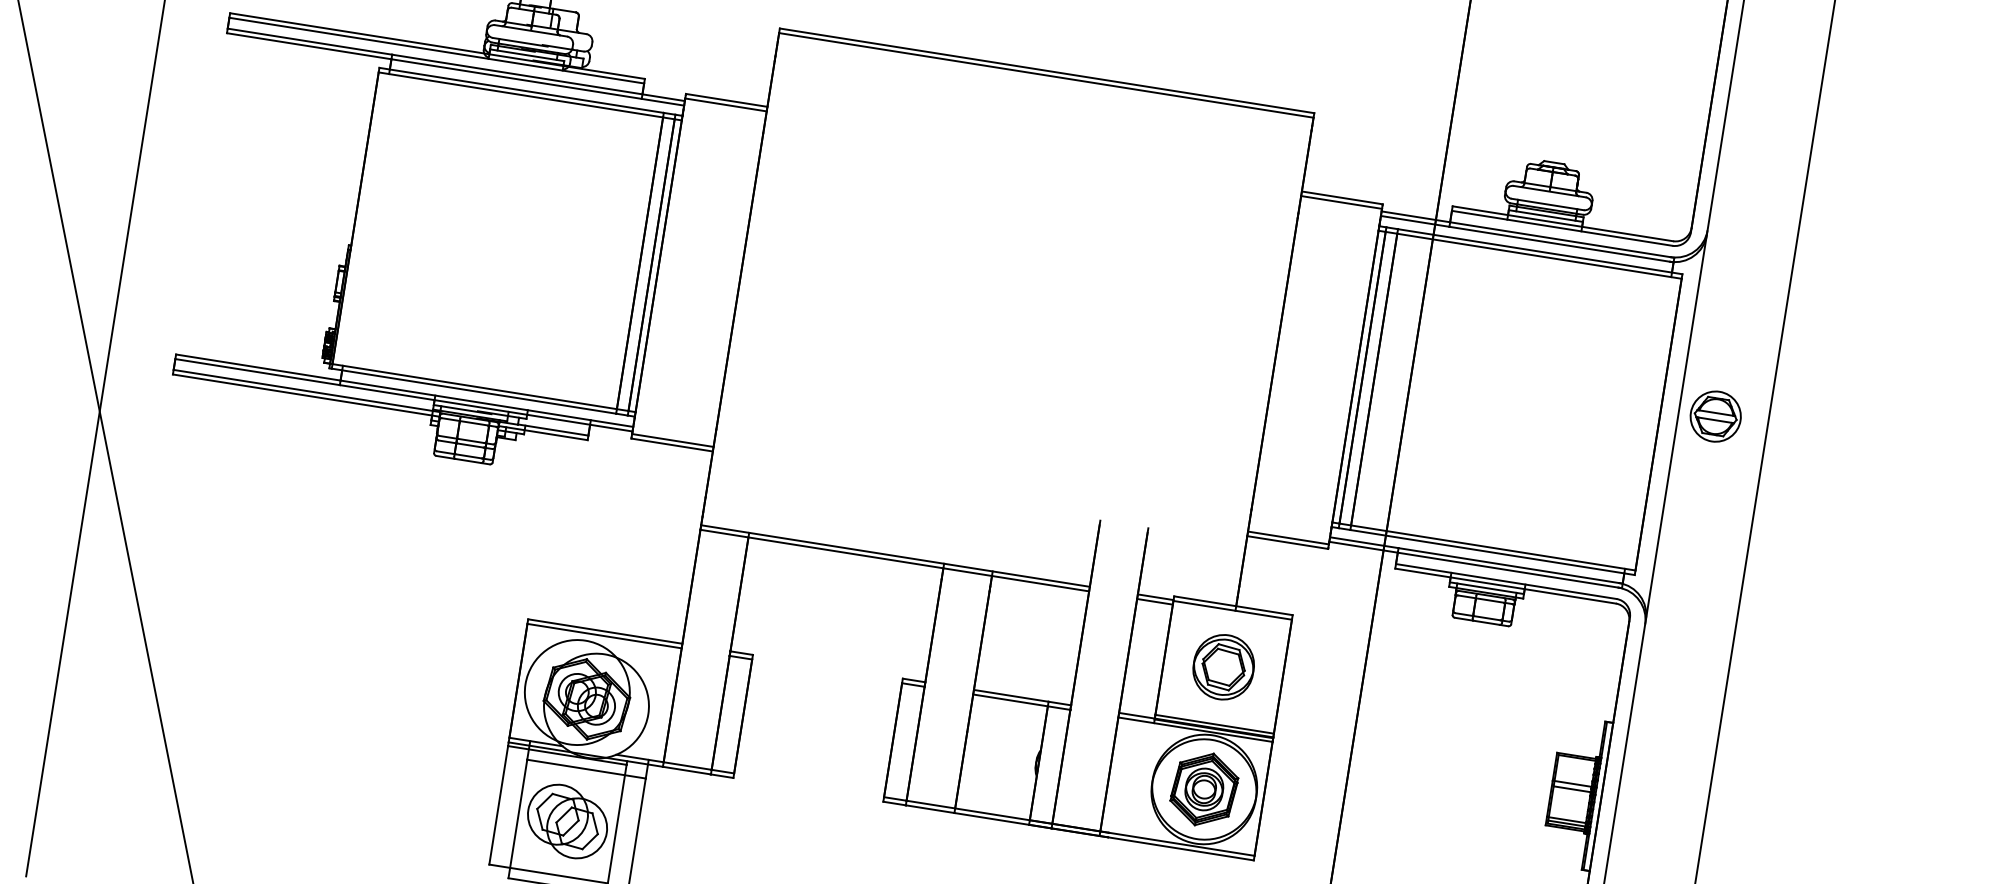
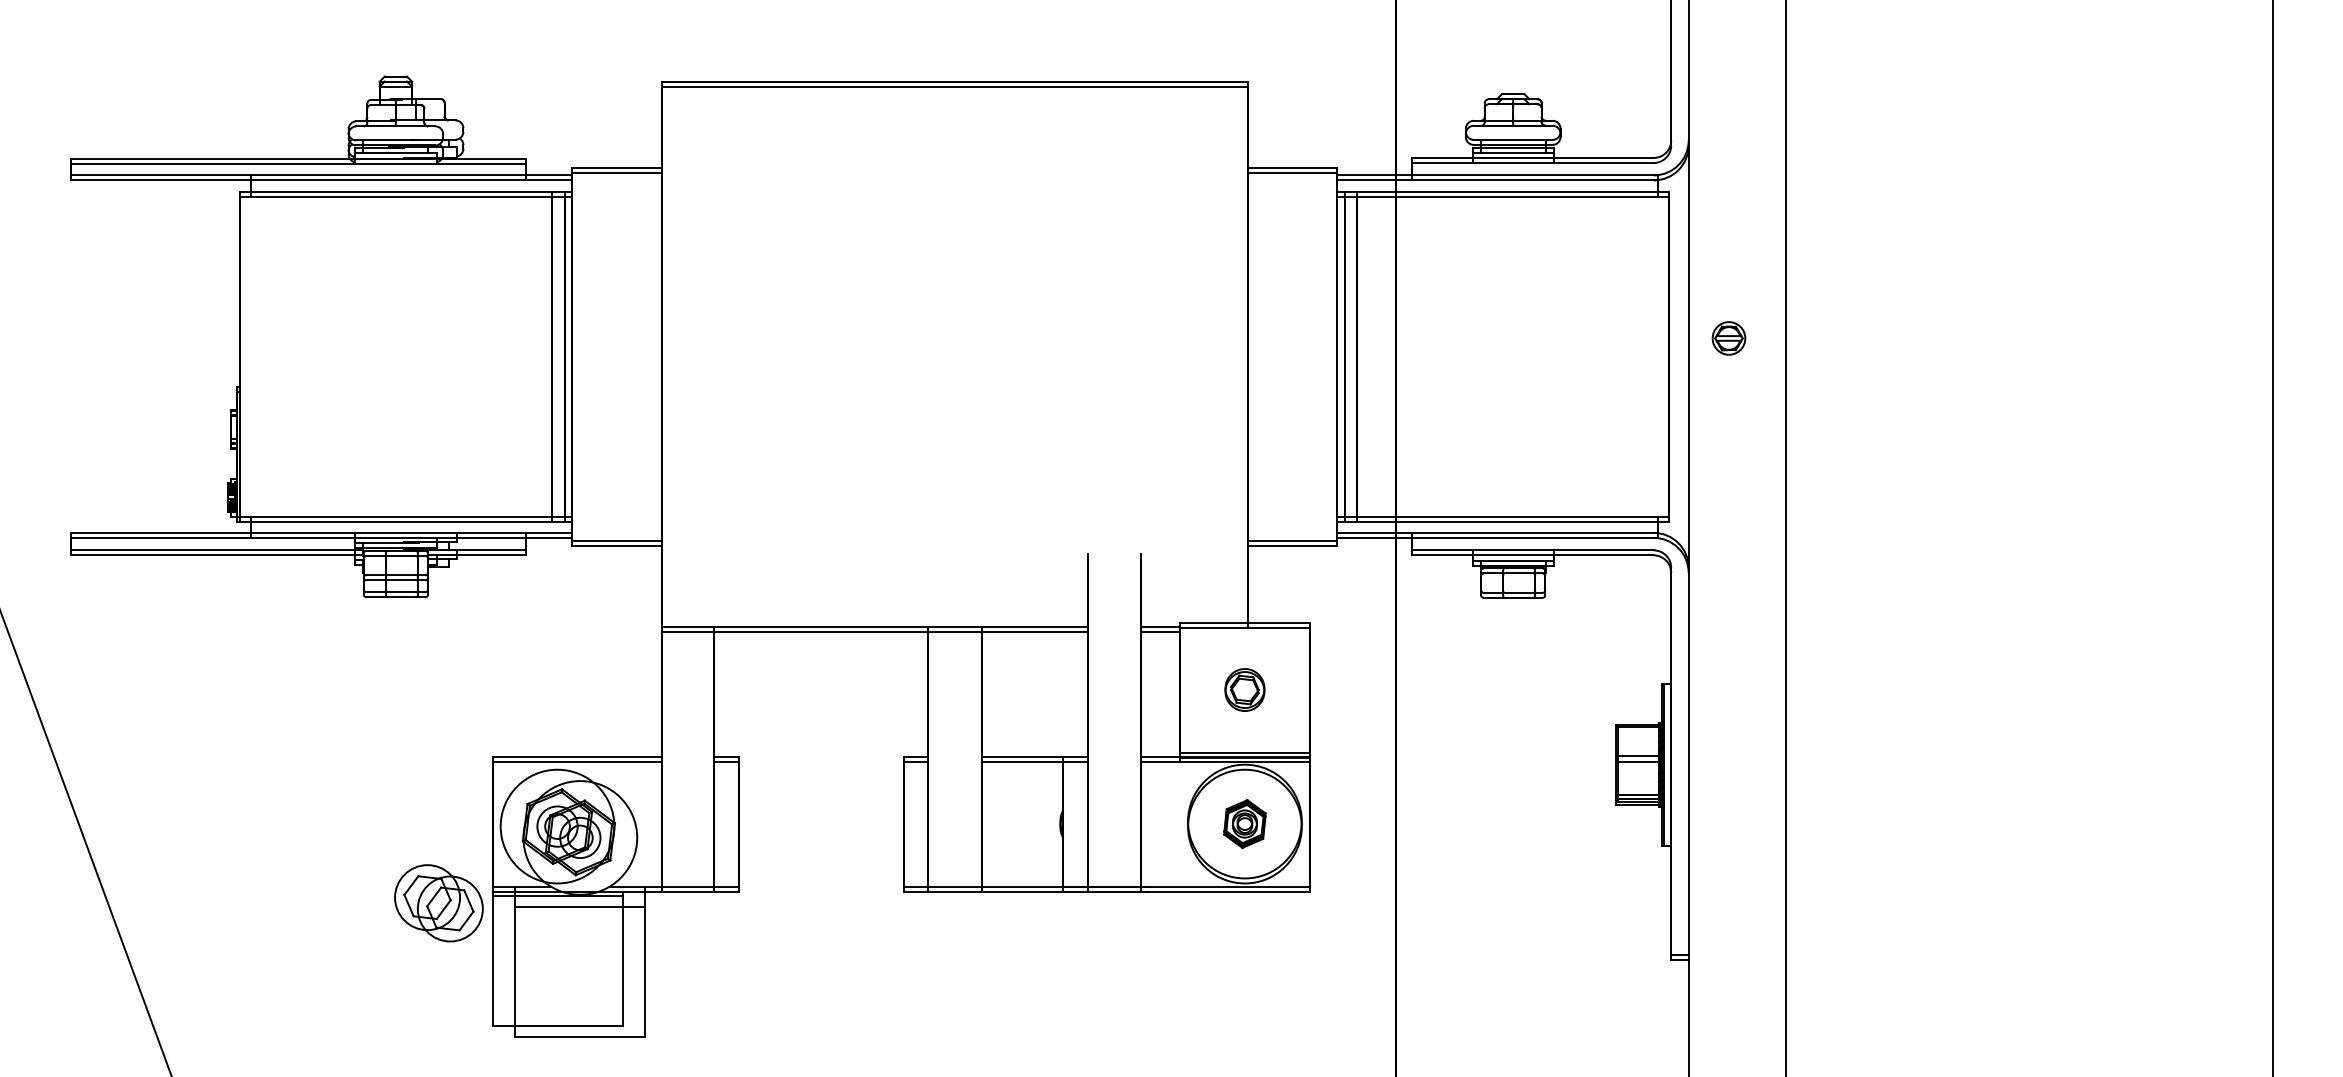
part: (1715, 416) -> (1728, 338), size x0.6
part: (1223, 666) -> (1244, 689), size x0.6
part: (1204, 788) -> (1244, 823), size x0.6
part: (567, 821) -> (438, 903), moved

